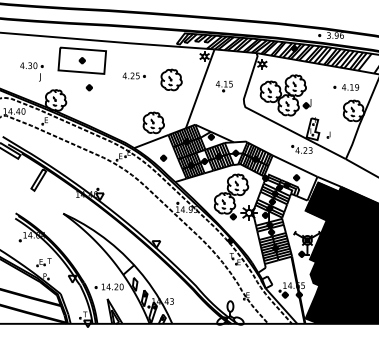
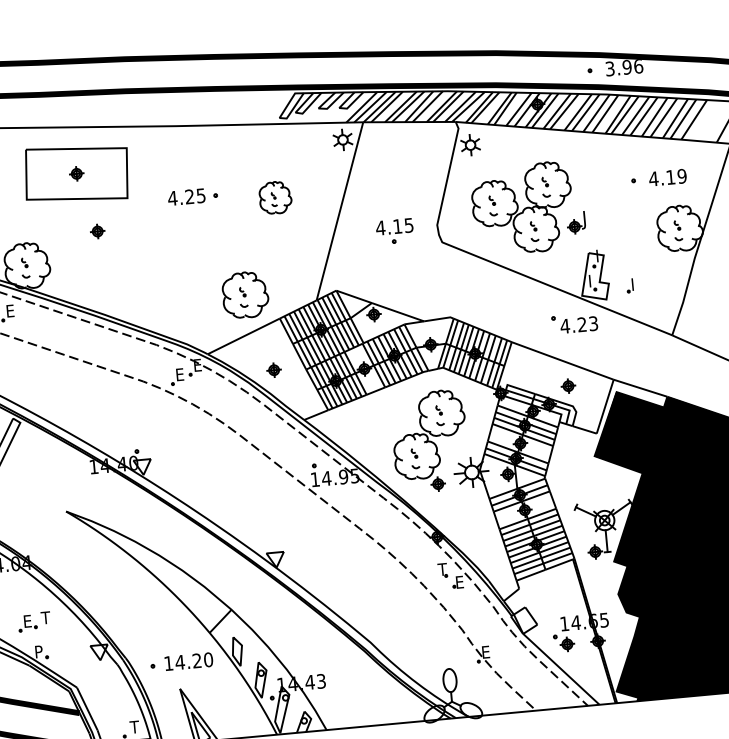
part: (171, 79) -> (275, 196), size x0.7
part: (223, 86) -> (393, 232), moved

